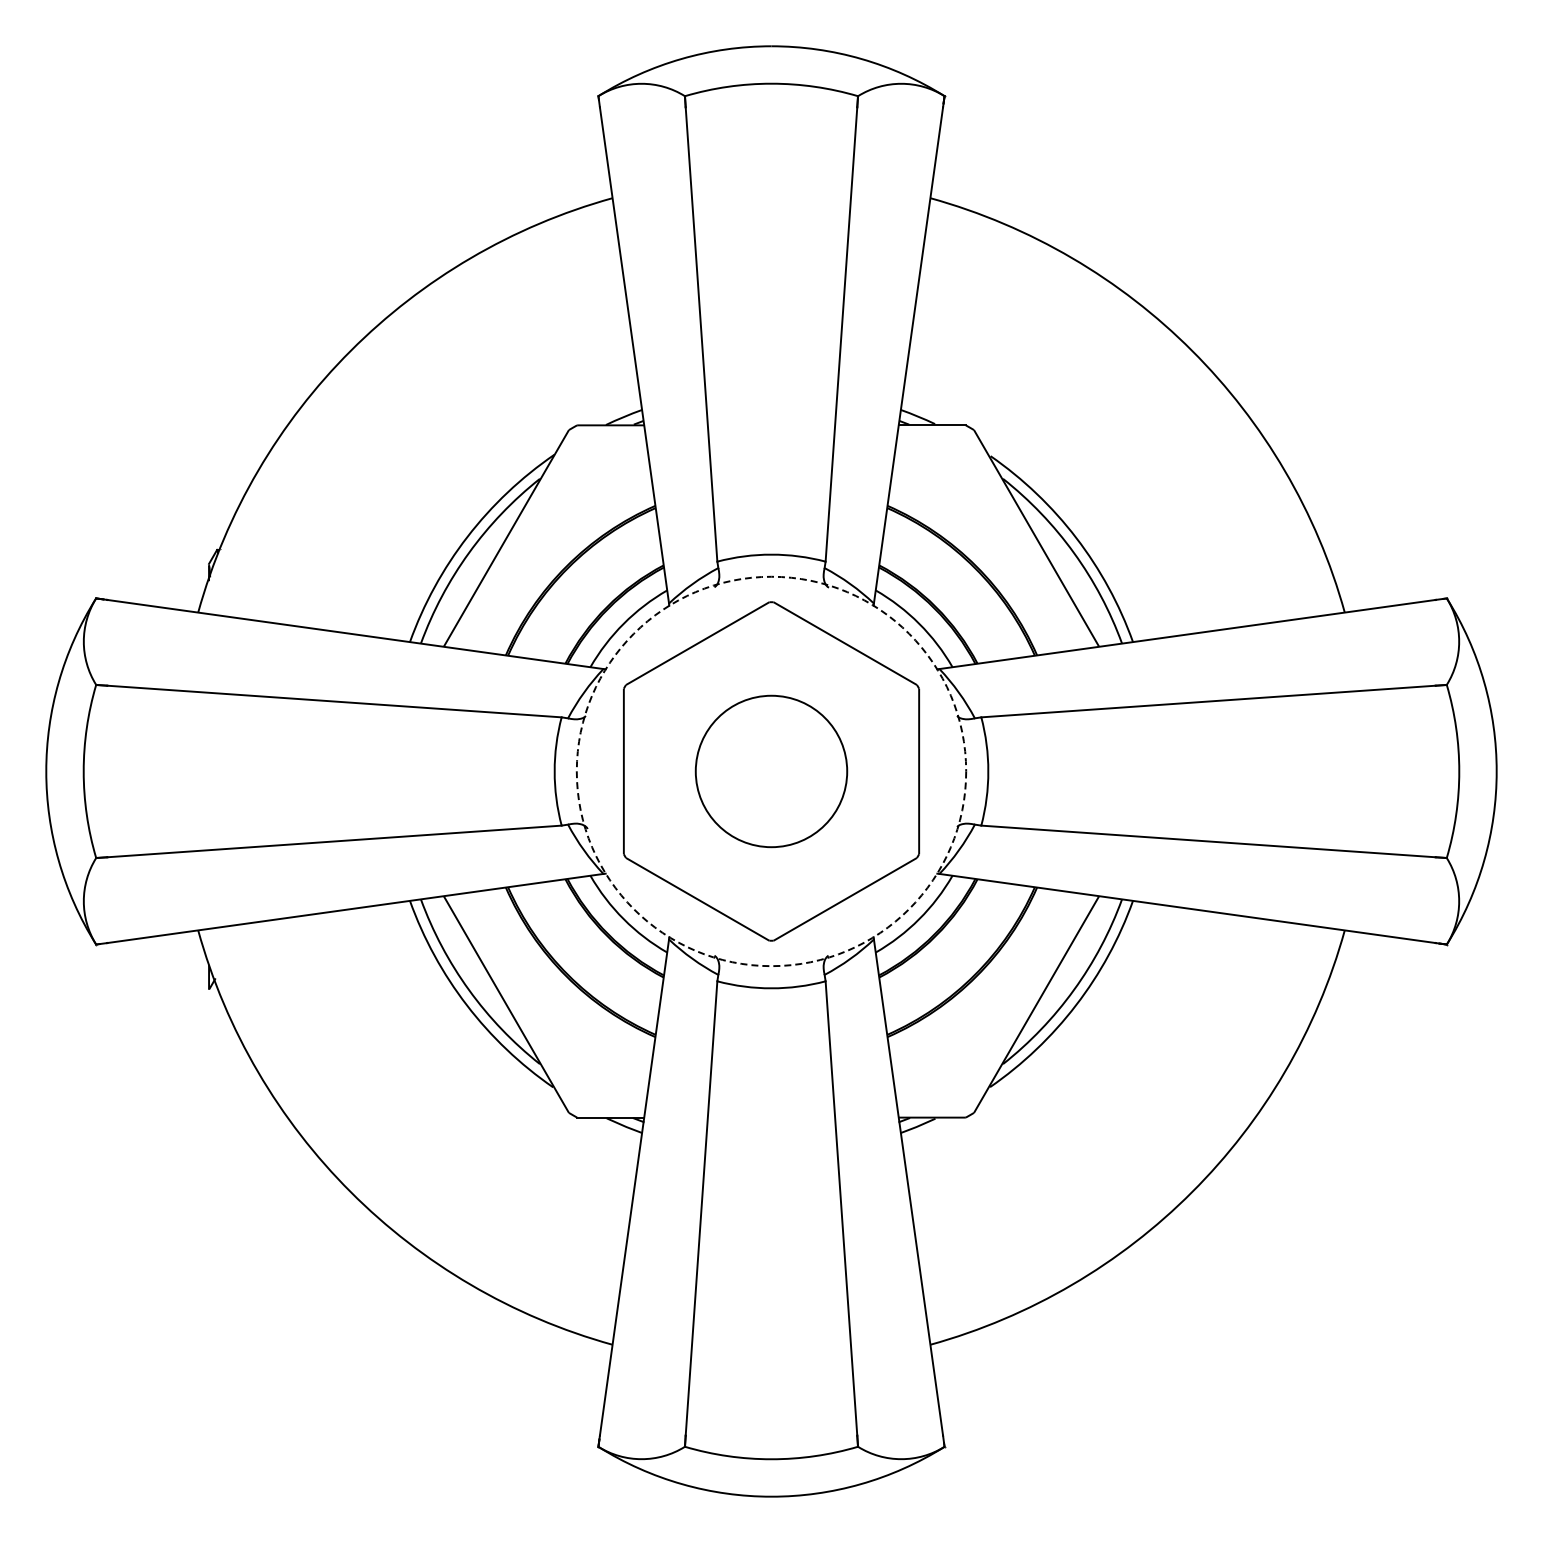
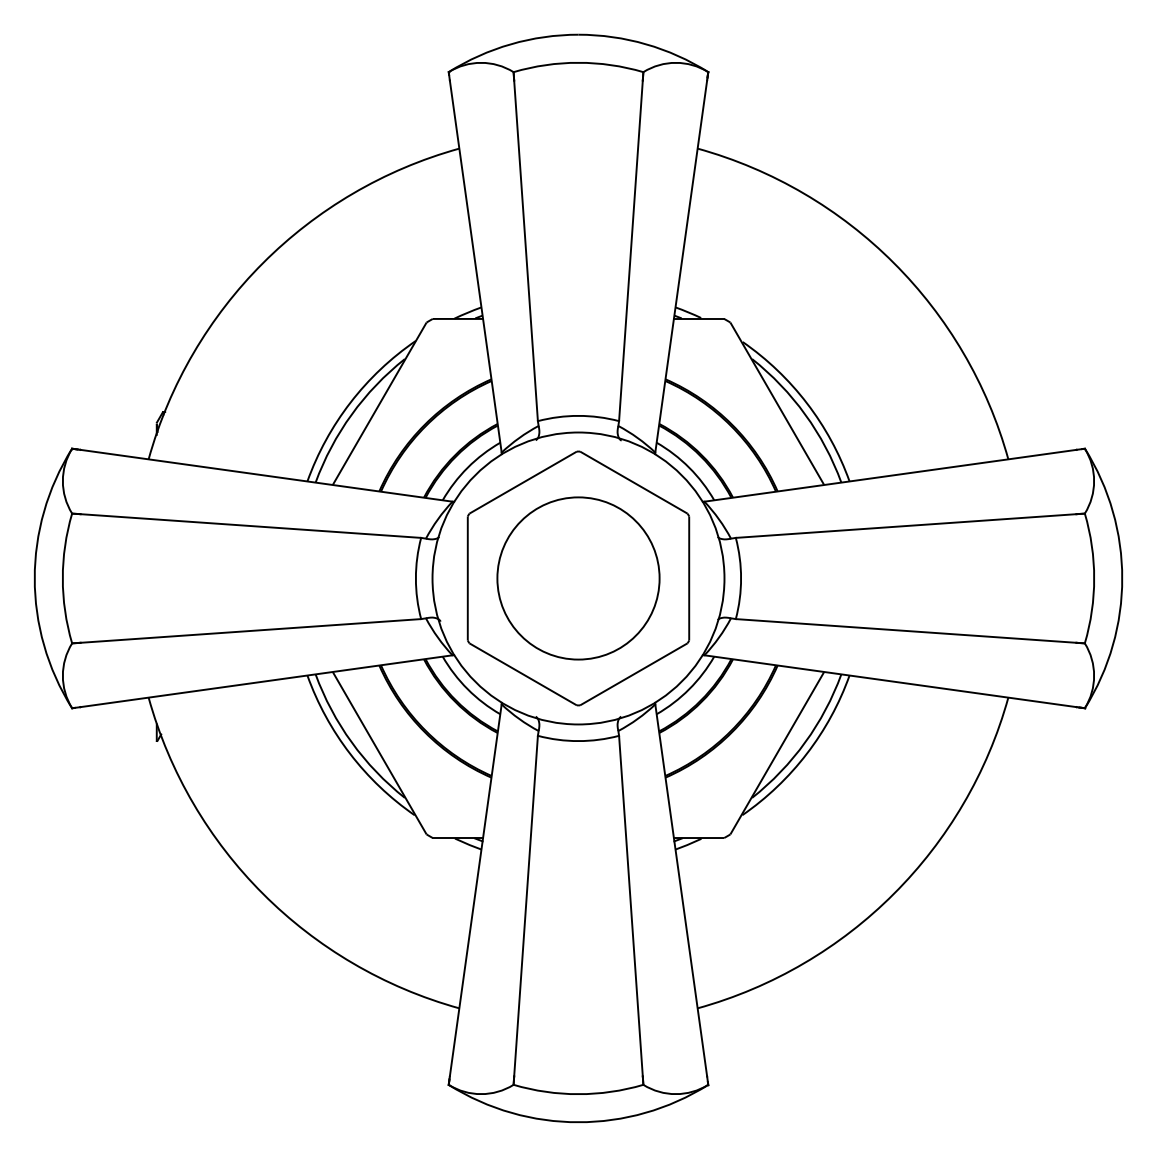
circle: (771, 771) -> (578, 578), dashed -> solid
circle: (771, 771) -> (578, 578), size x1.43

